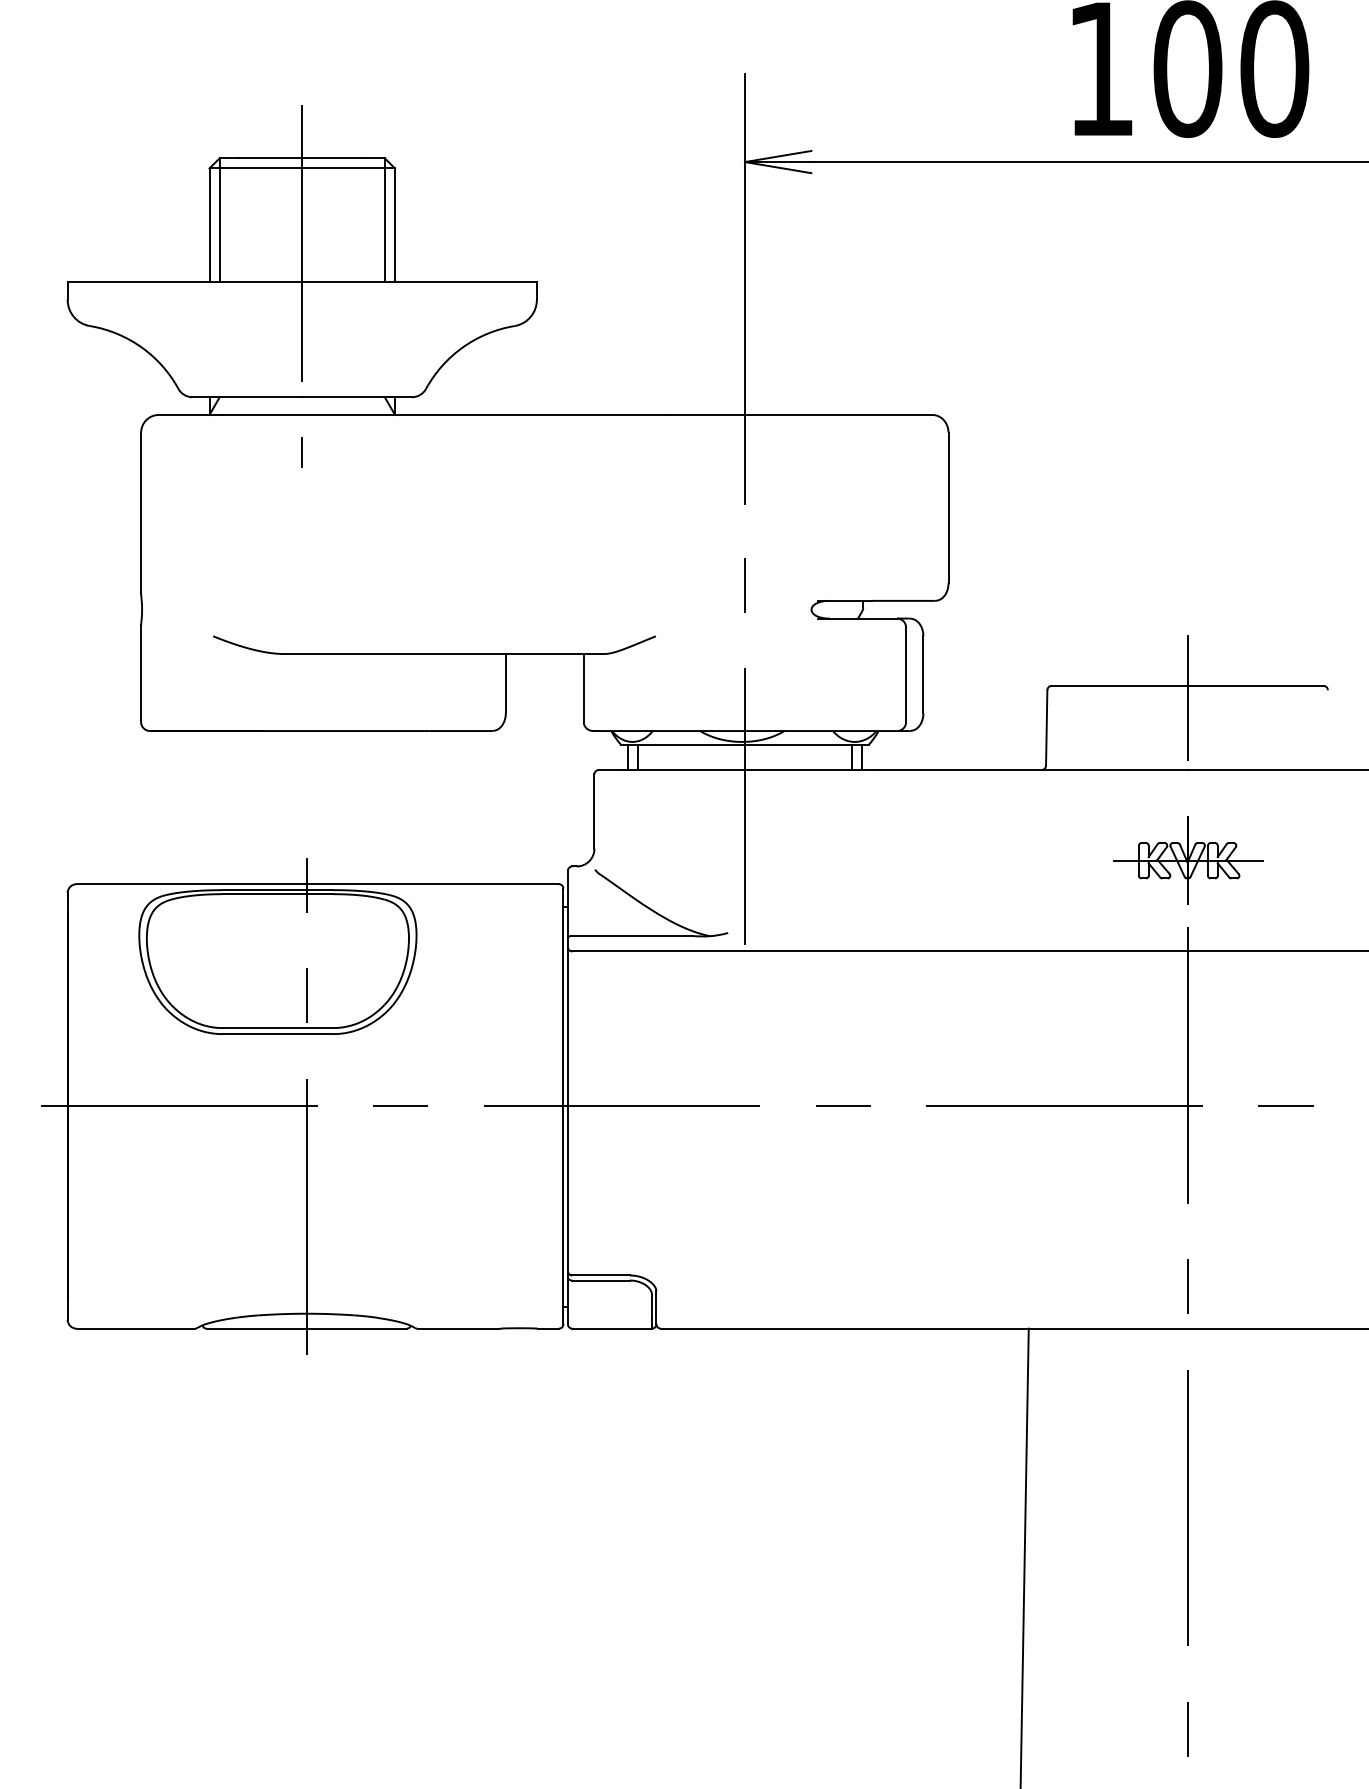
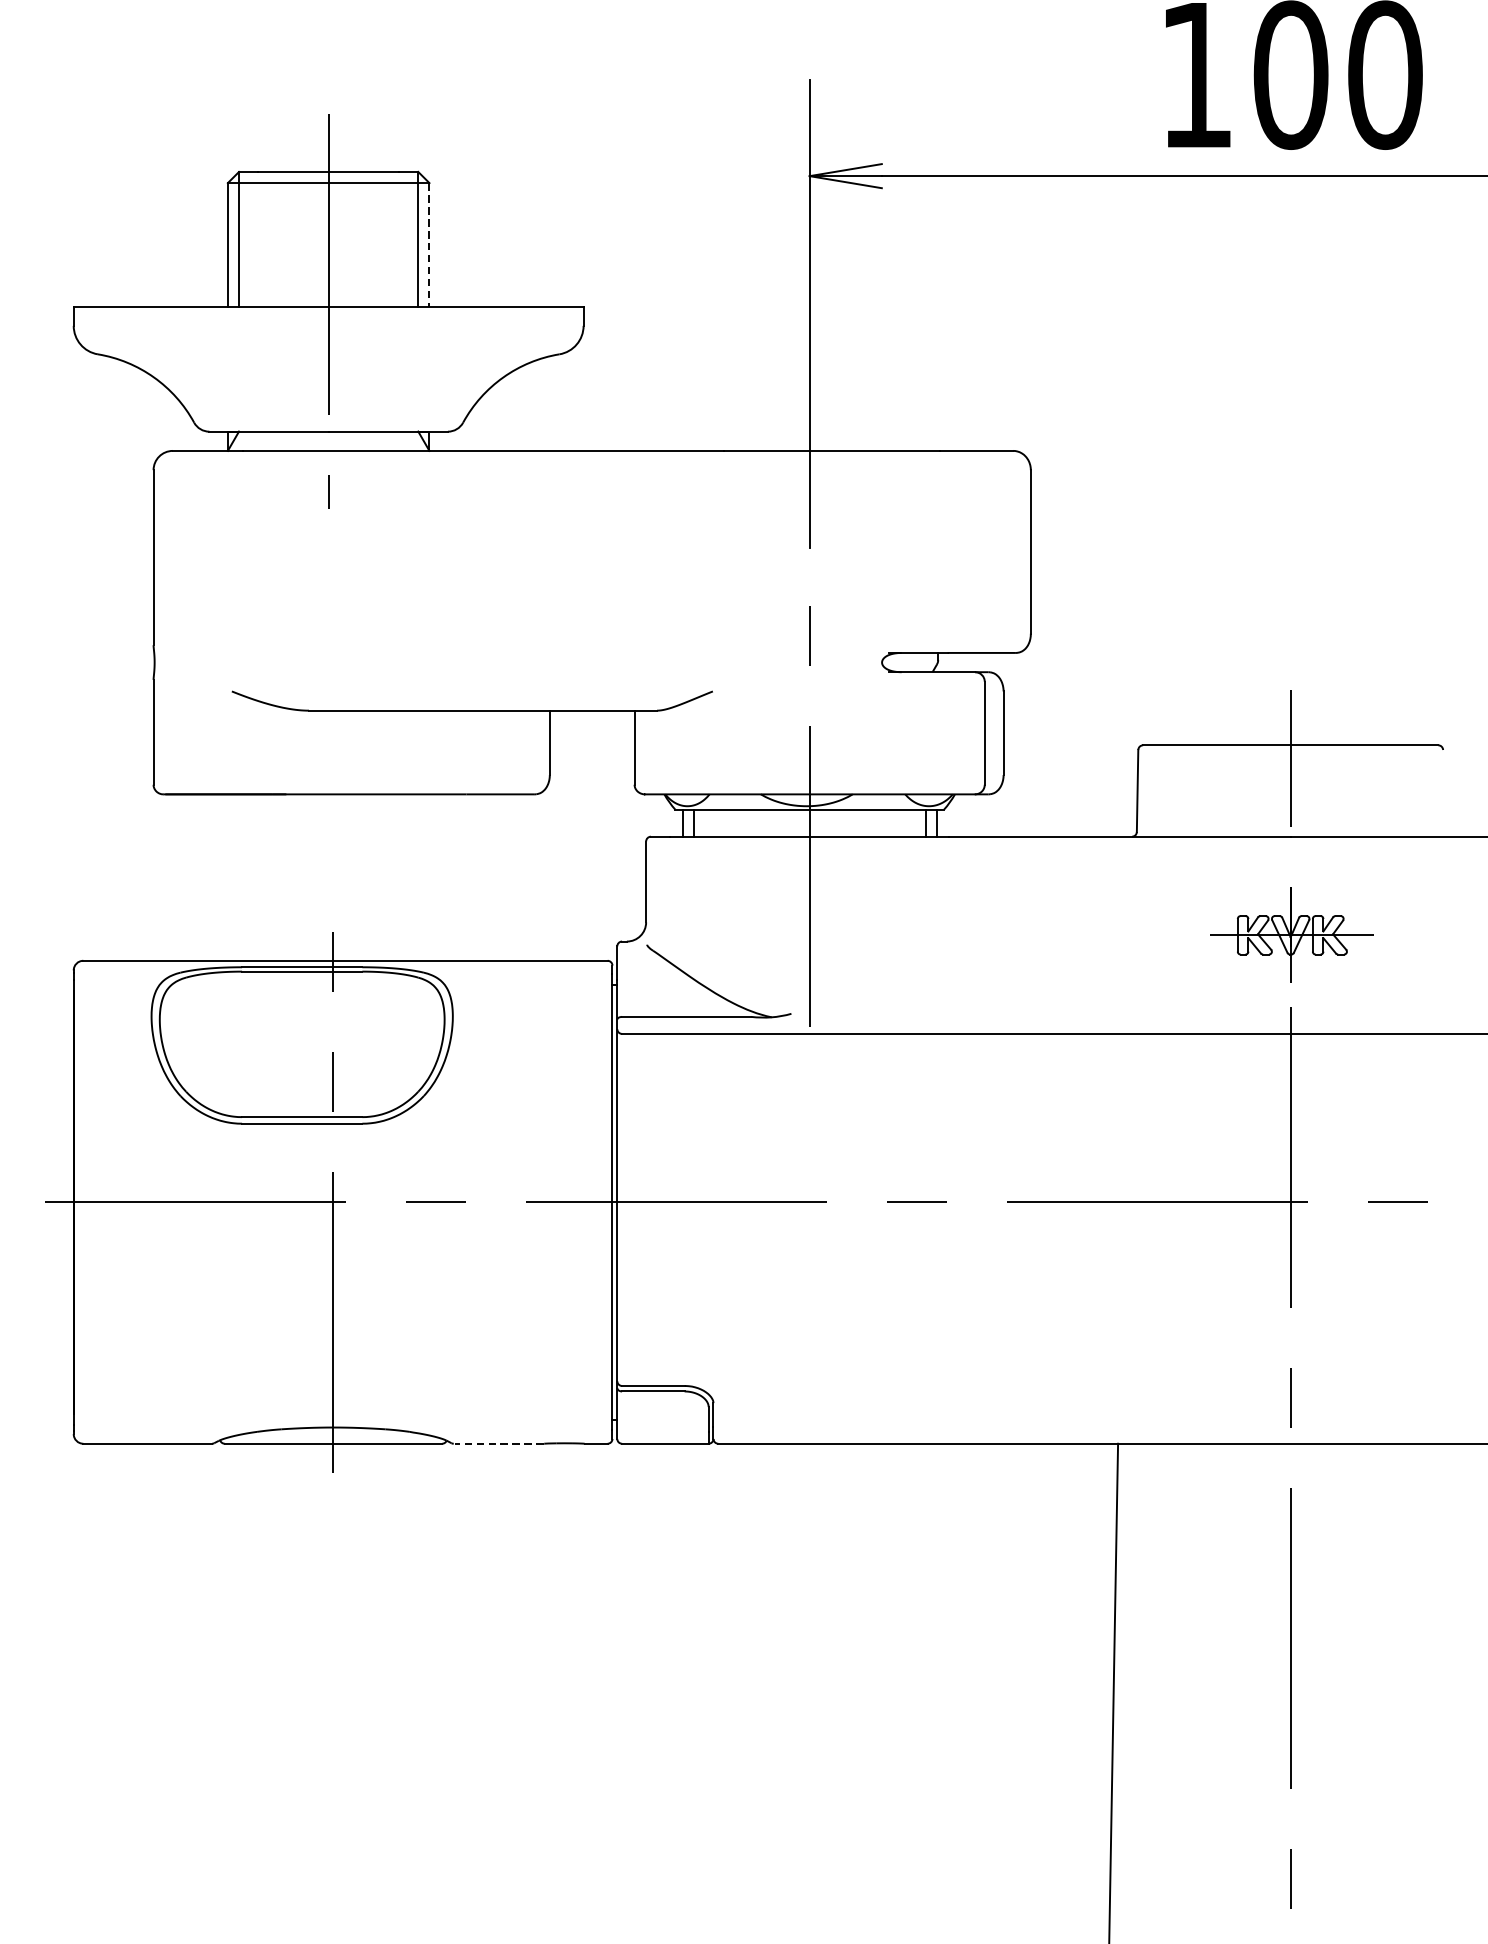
line: (395, 225) -> (429, 245), solid -> dashed
line: (459, 1328) -> (499, 1443), solid -> dashed

